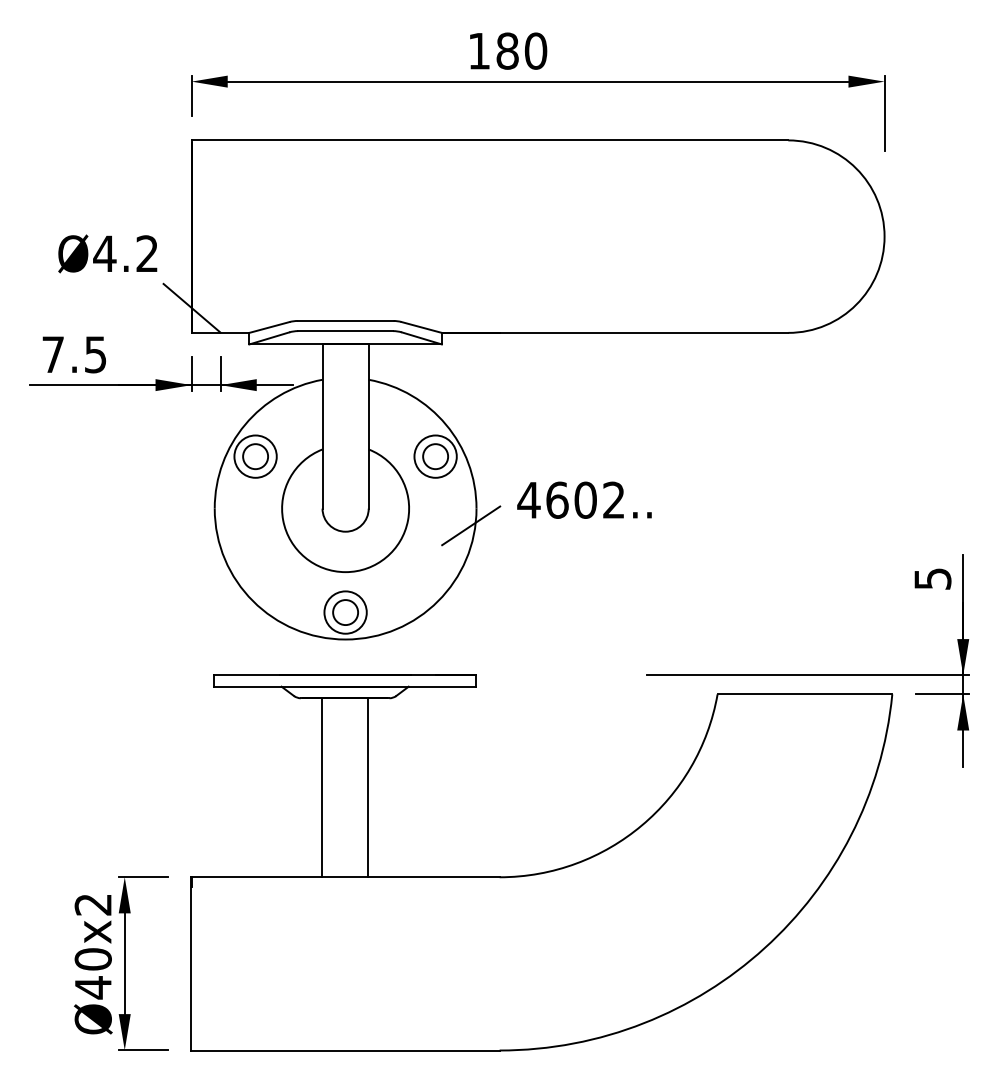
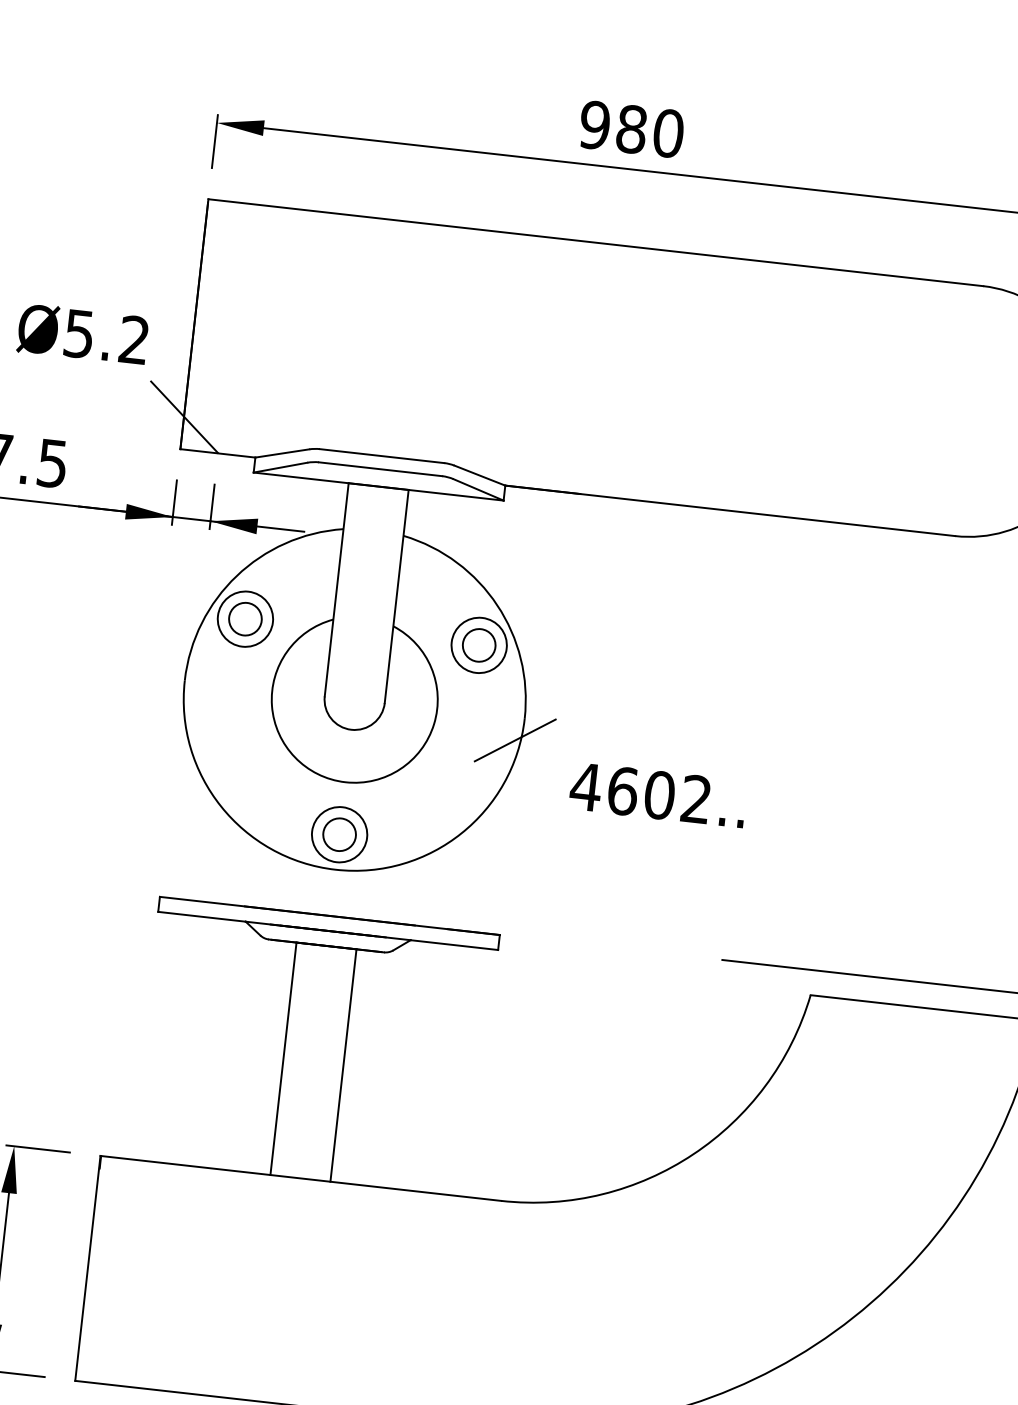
text: (479, 50) -> (595, 124), 180 -> 980
text: (104, 253) -> (78, 333), Ø4.2 -> Ø5.2
text: (584, 499) -> (658, 794), moved

